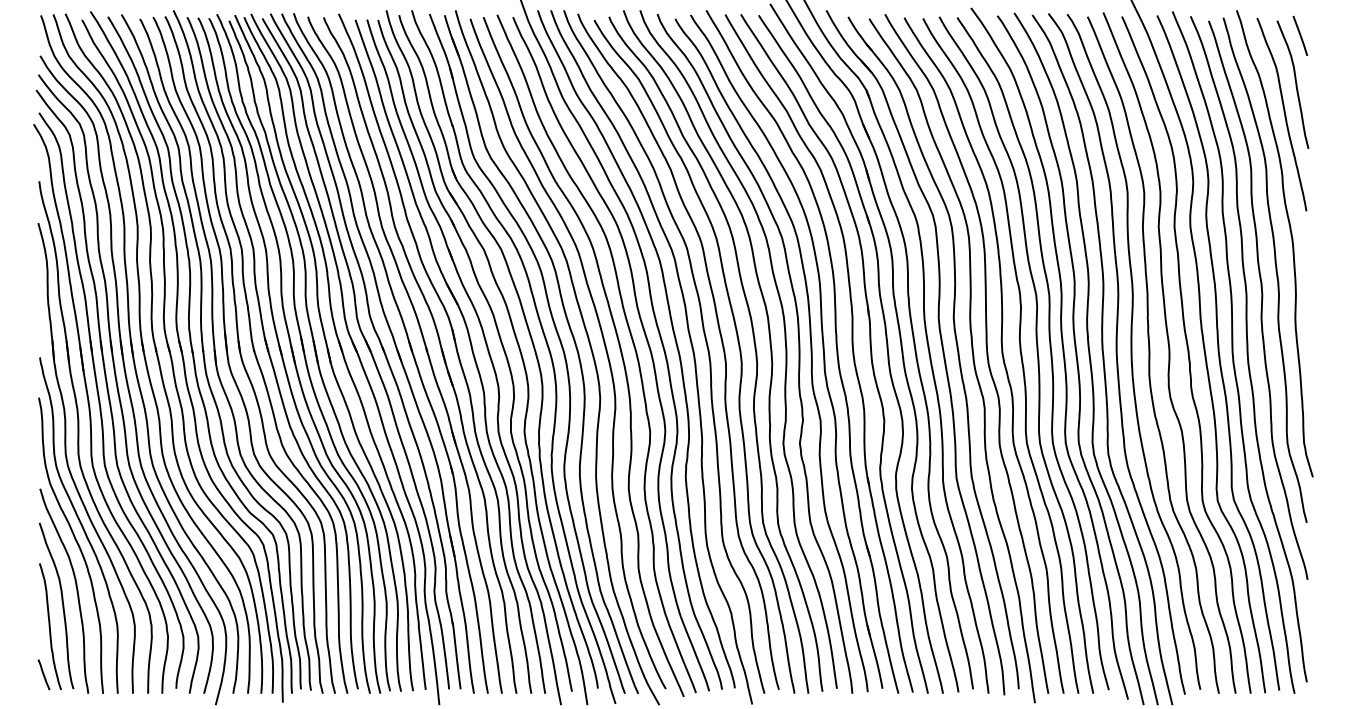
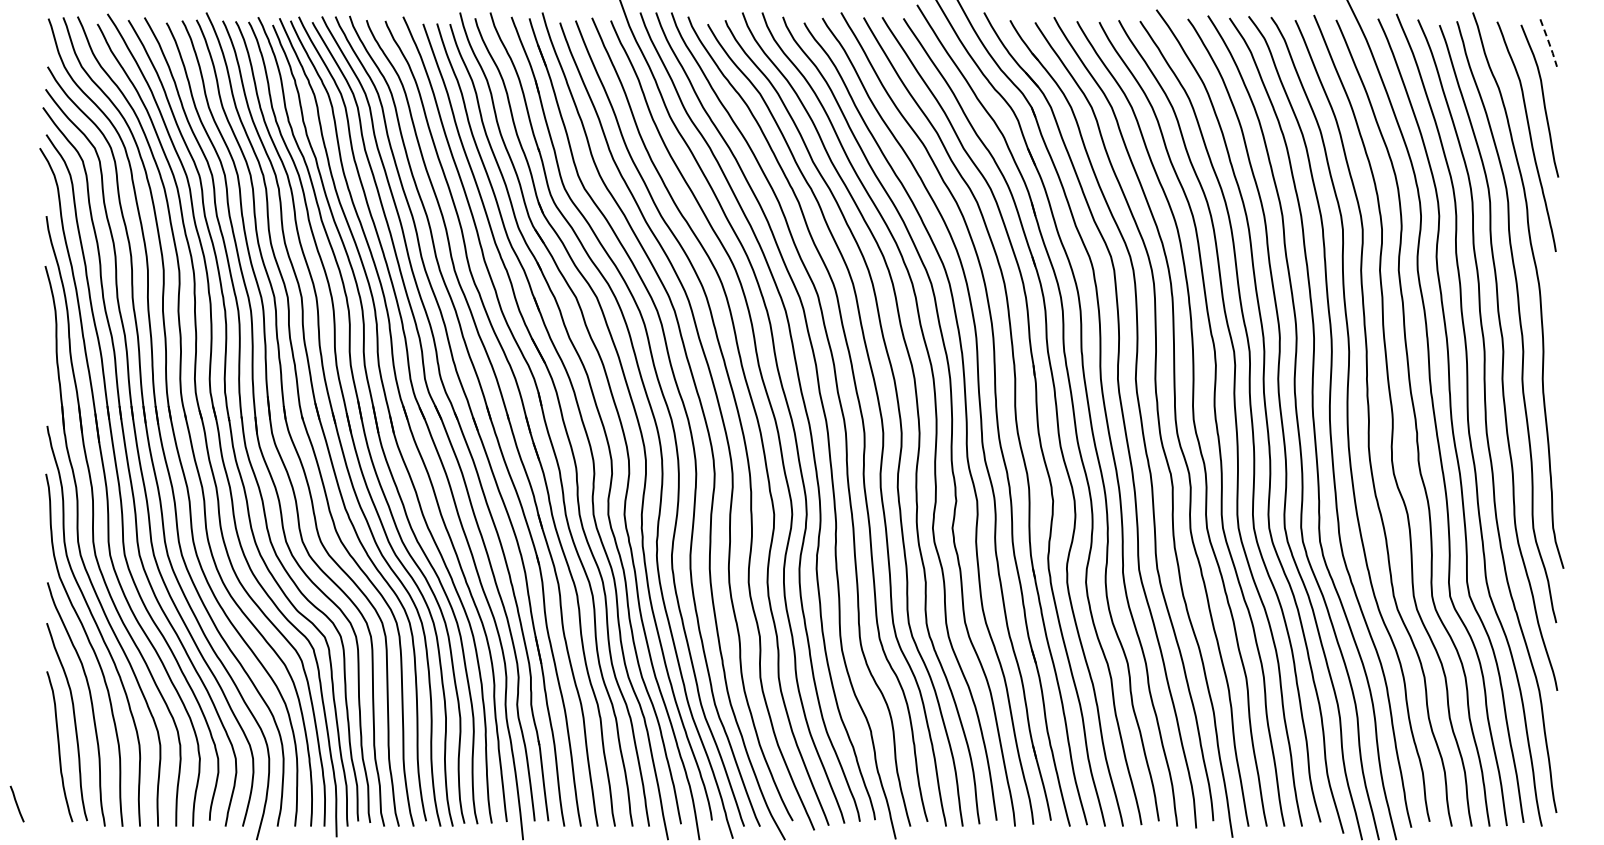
line: (1301, 36) -> (1549, 43), solid -> dashed
line: (43, 674) -> (16, 803), moved

